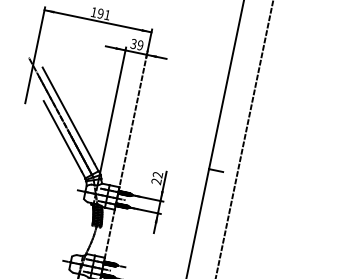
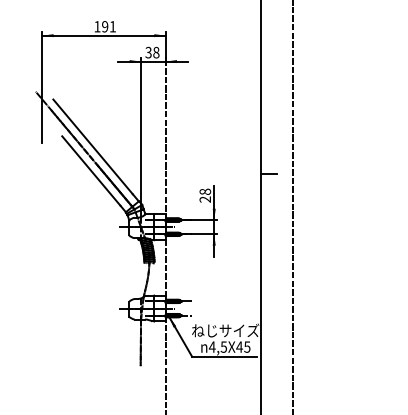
text: (140, 45) -> (156, 52), 39 -> 38
text: (158, 174) -> (205, 191), 22 -> 28

